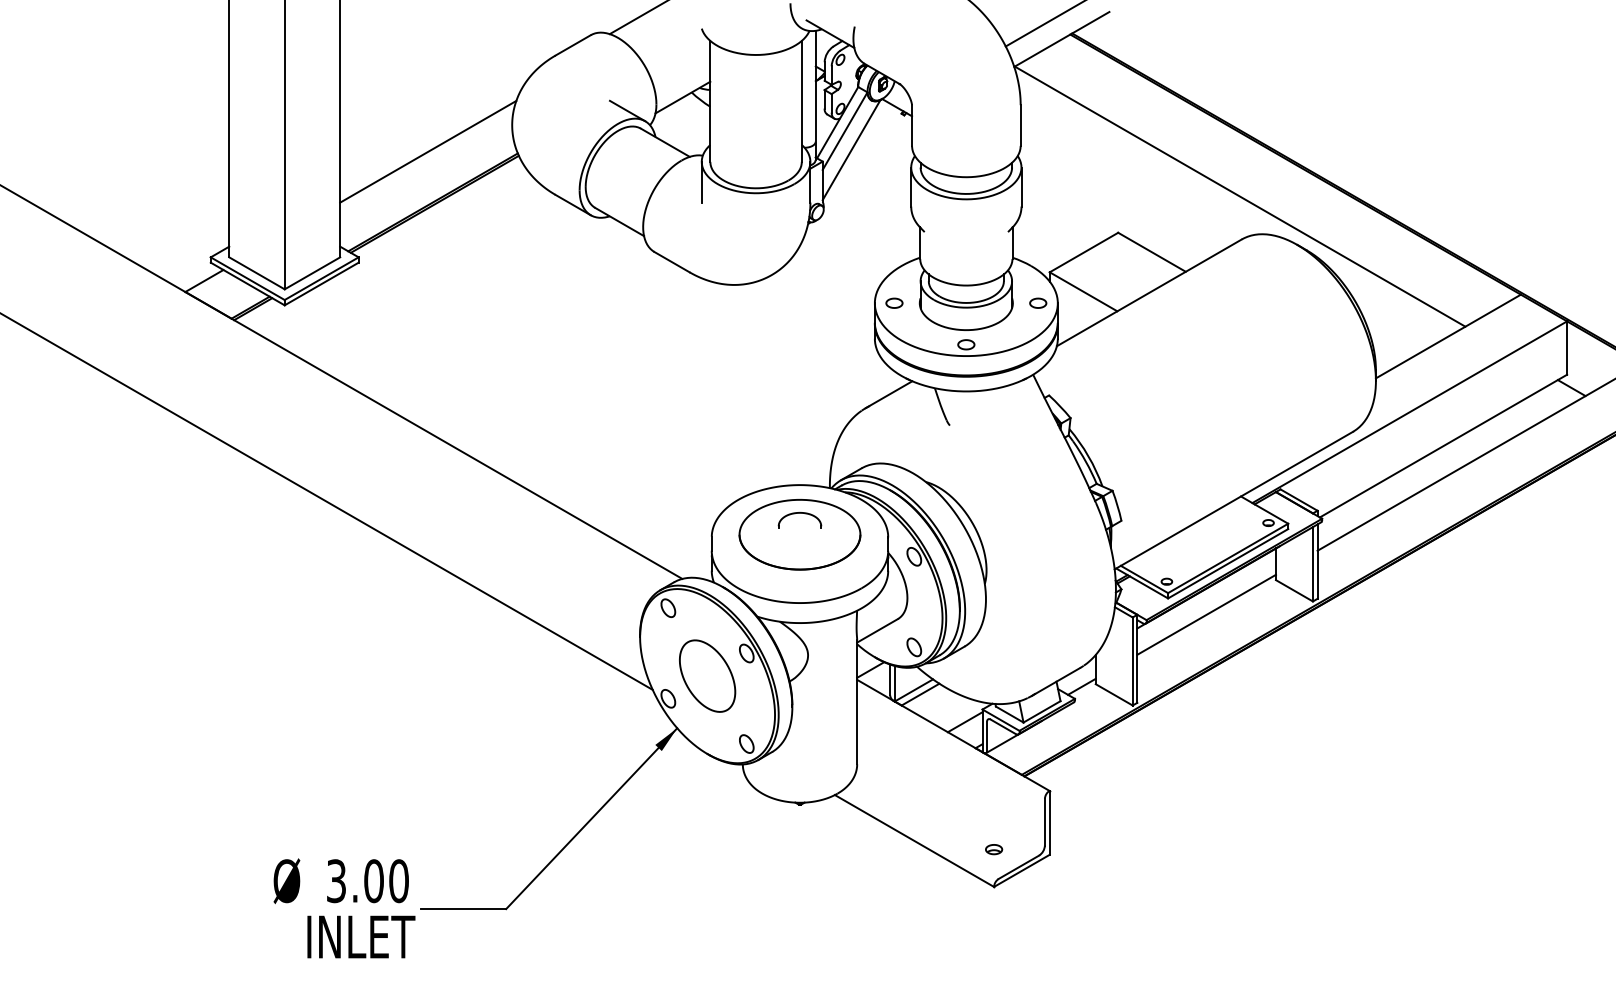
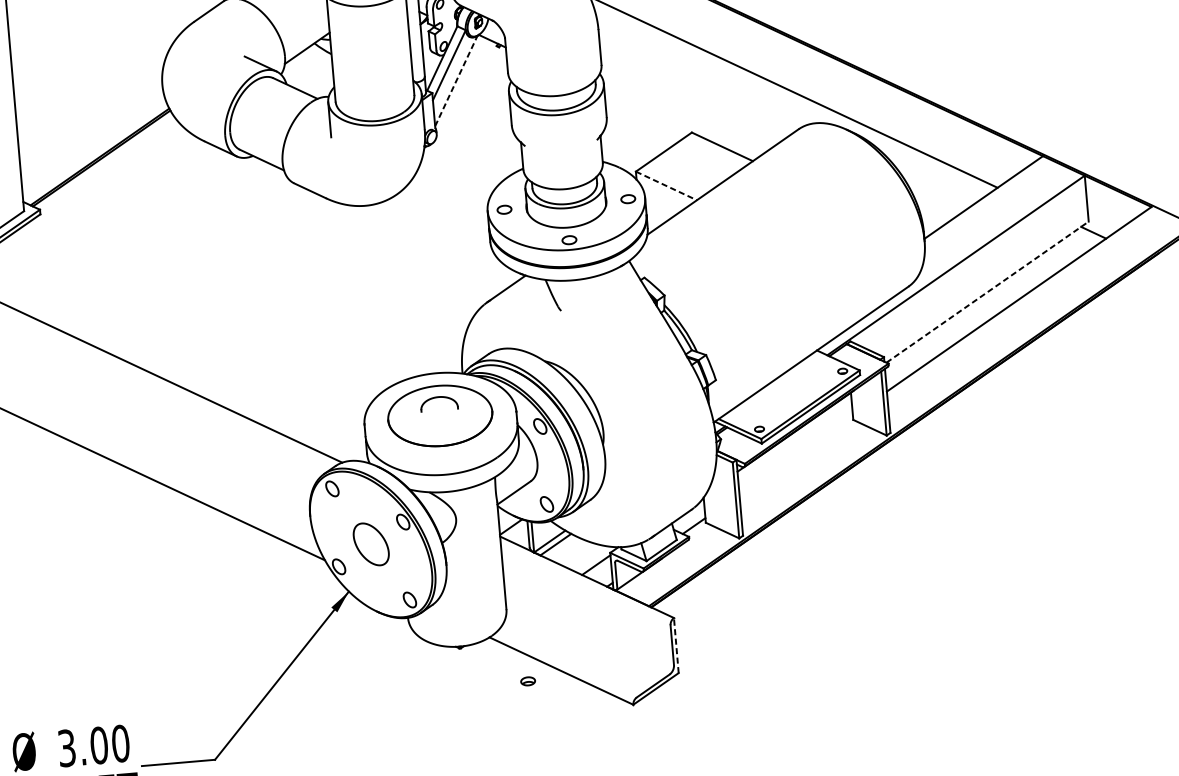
line: (851, 150) -> (456, 81), solid -> dashed
line: (428, 151) -> (92, 113), removed
line: (1084, 292) -> (667, 186), solid -> dashed
line: (1443, 446) -> (987, 292), solid -> dashed
line: (1206, 614) -> (796, 454), removed
part: (707, 675) -> (371, 543), size x0.7
line: (1049, 822) -> (676, 645), solid -> dashed
part: (994, 849) -> (528, 681), moved

